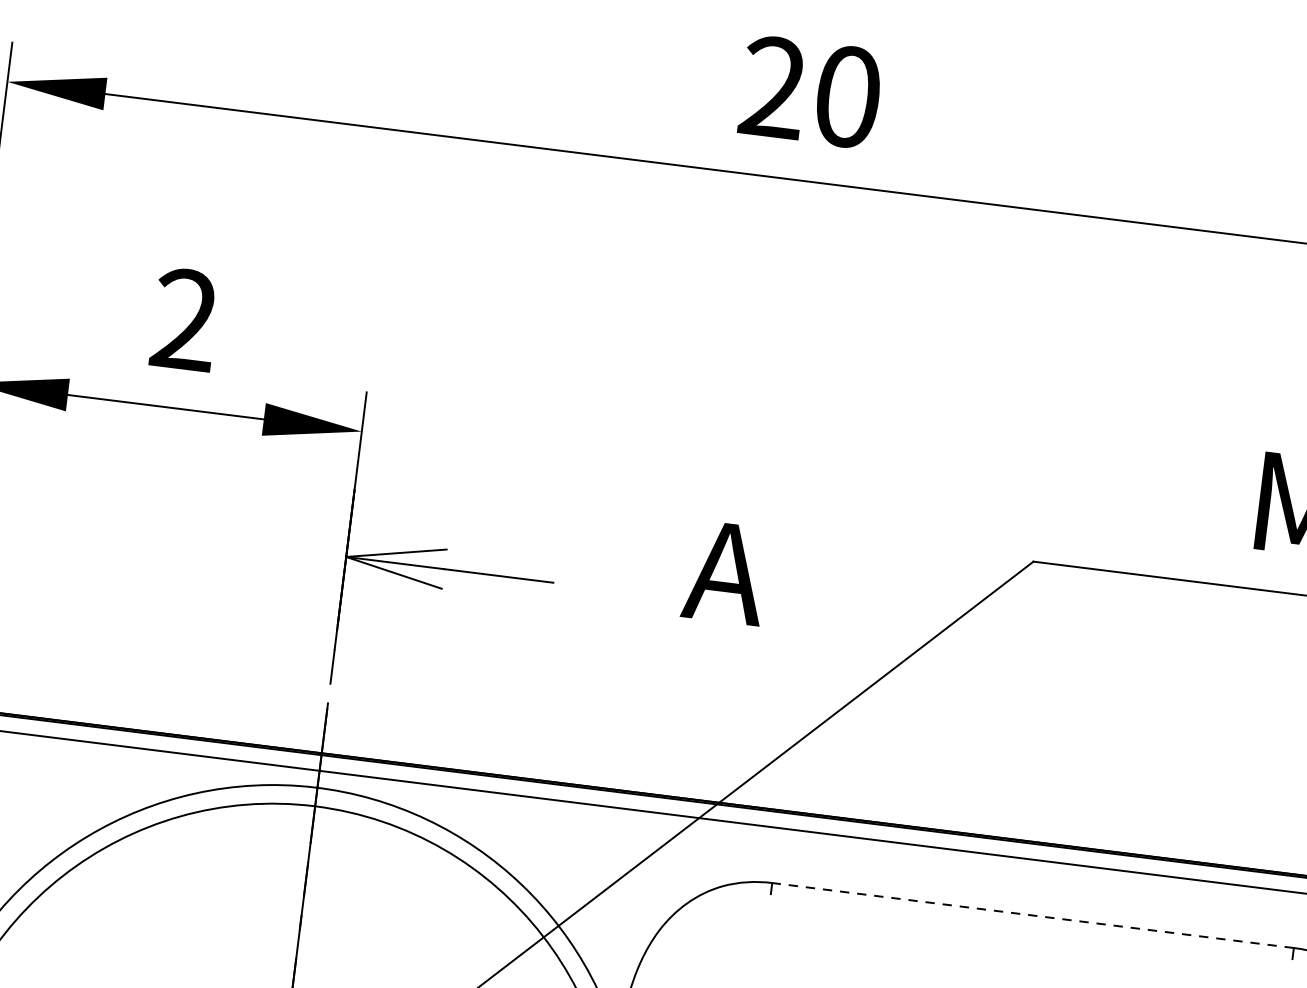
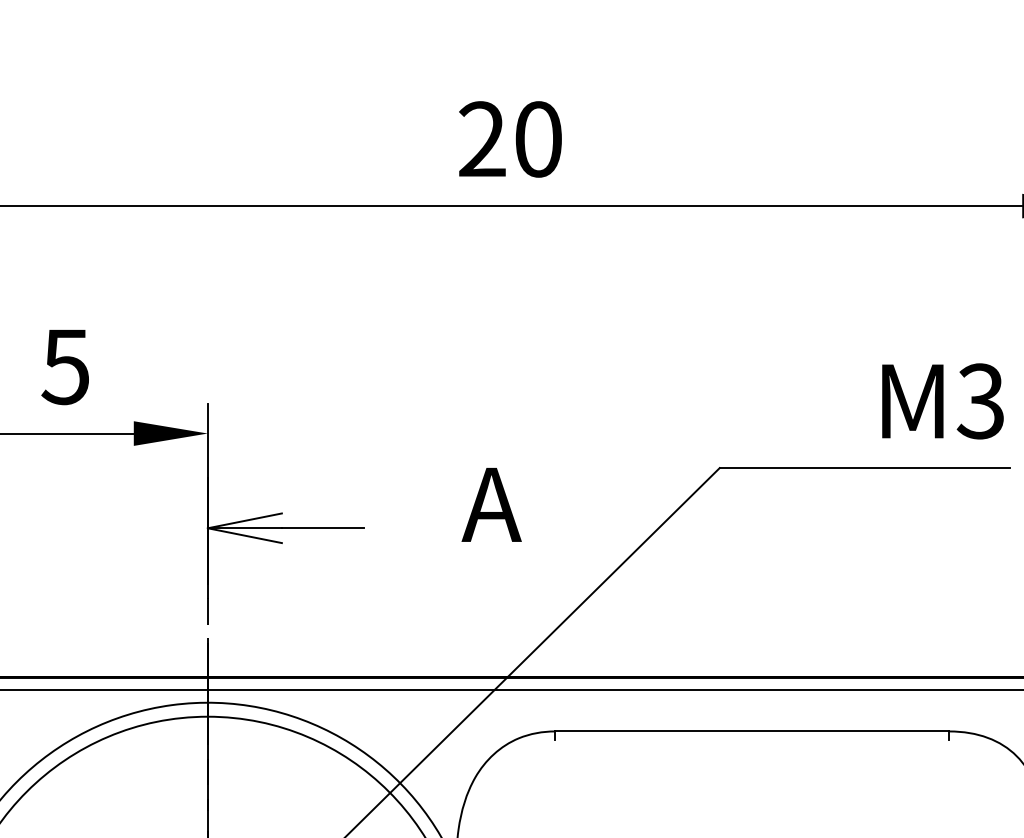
text: (184, 319) -> (65, 366), 2 -> 5
line: (1032, 915) -> (751, 731), dashed -> solid

